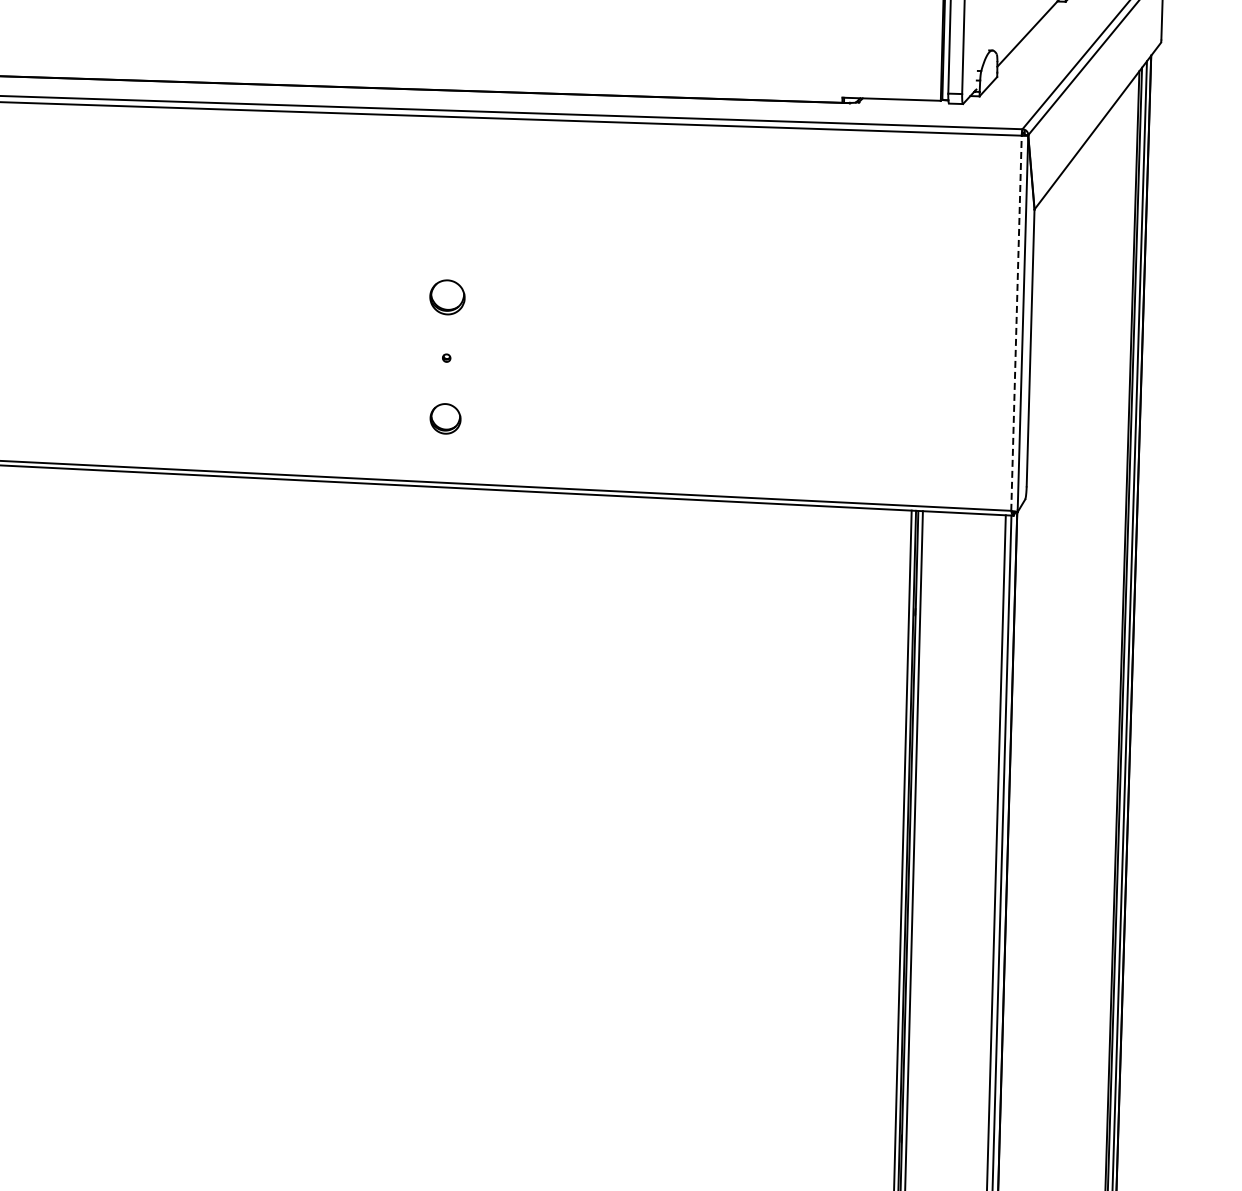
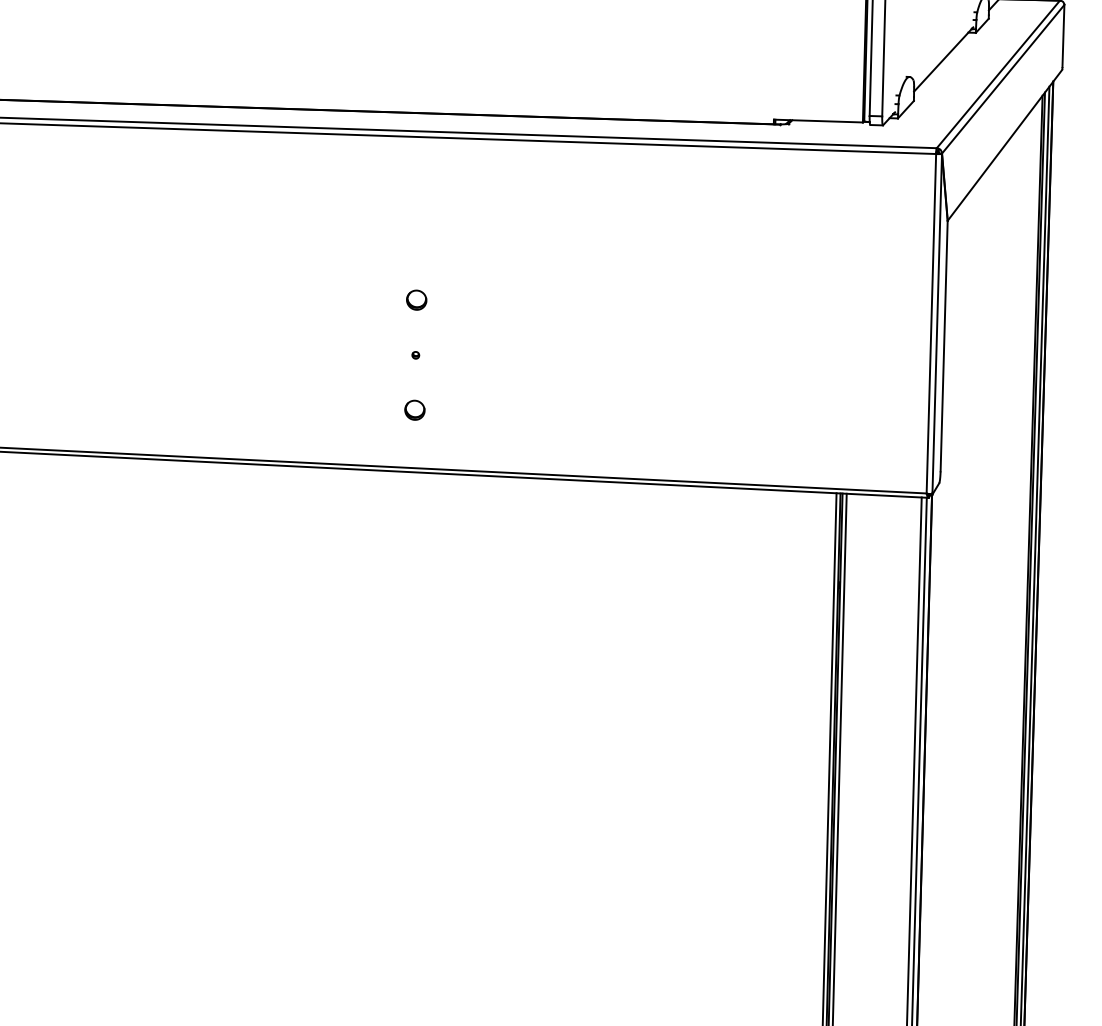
part: (447, 296) -> (416, 299), size x0.62
line: (1016, 323) -> (931, 323), dashed -> solid
part: (445, 418) -> (414, 409), size x0.71

